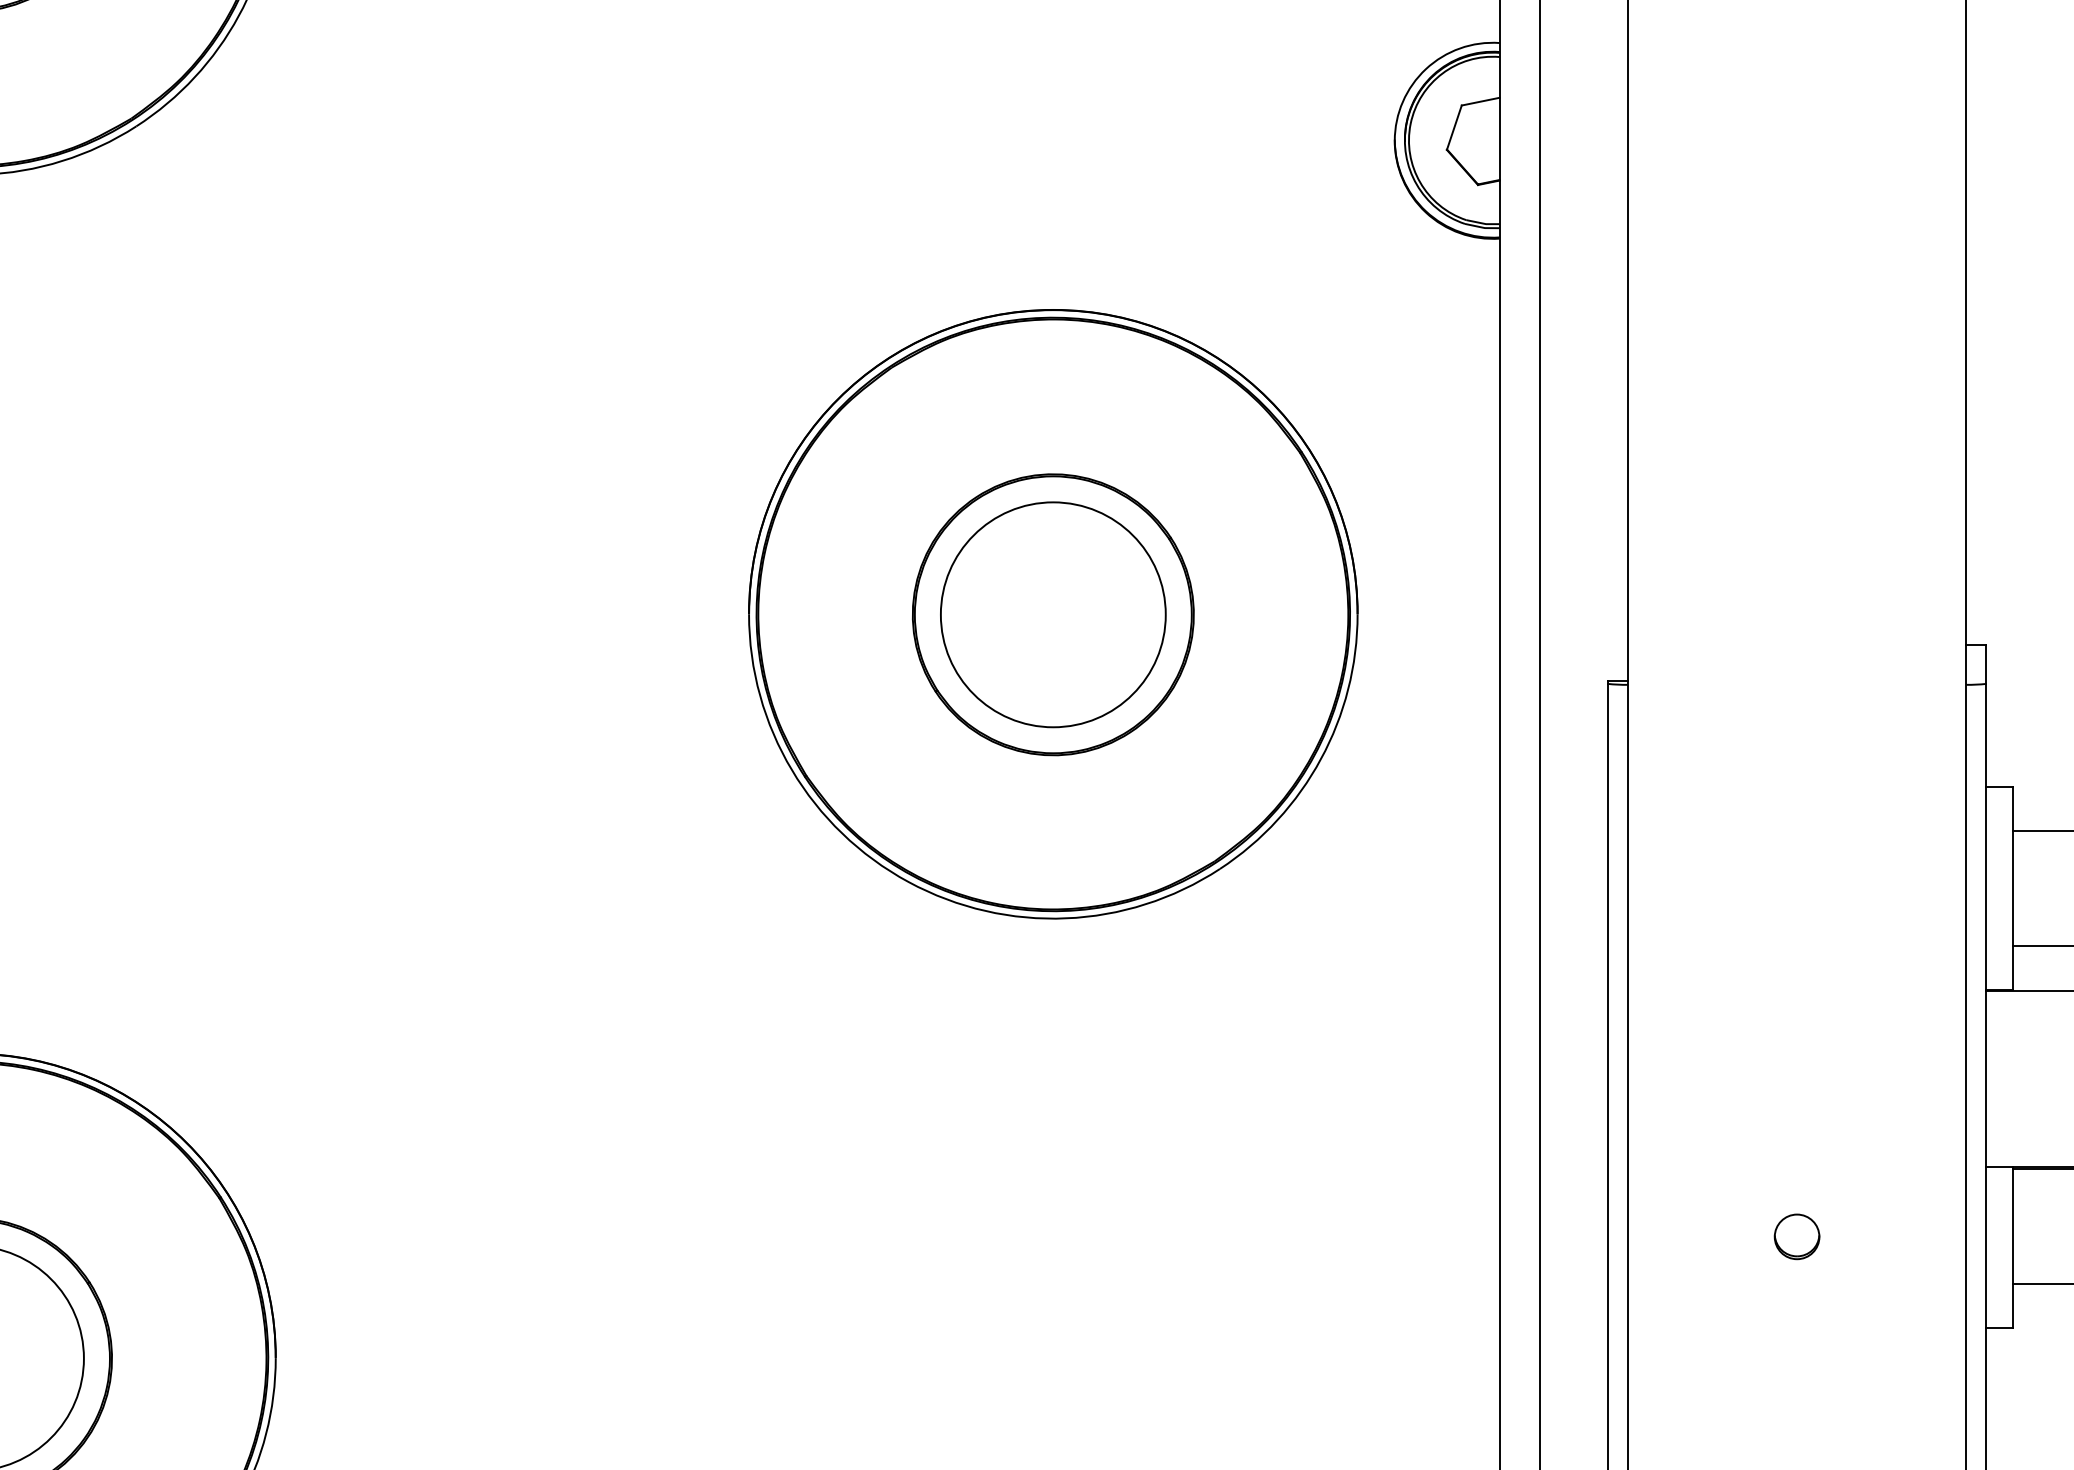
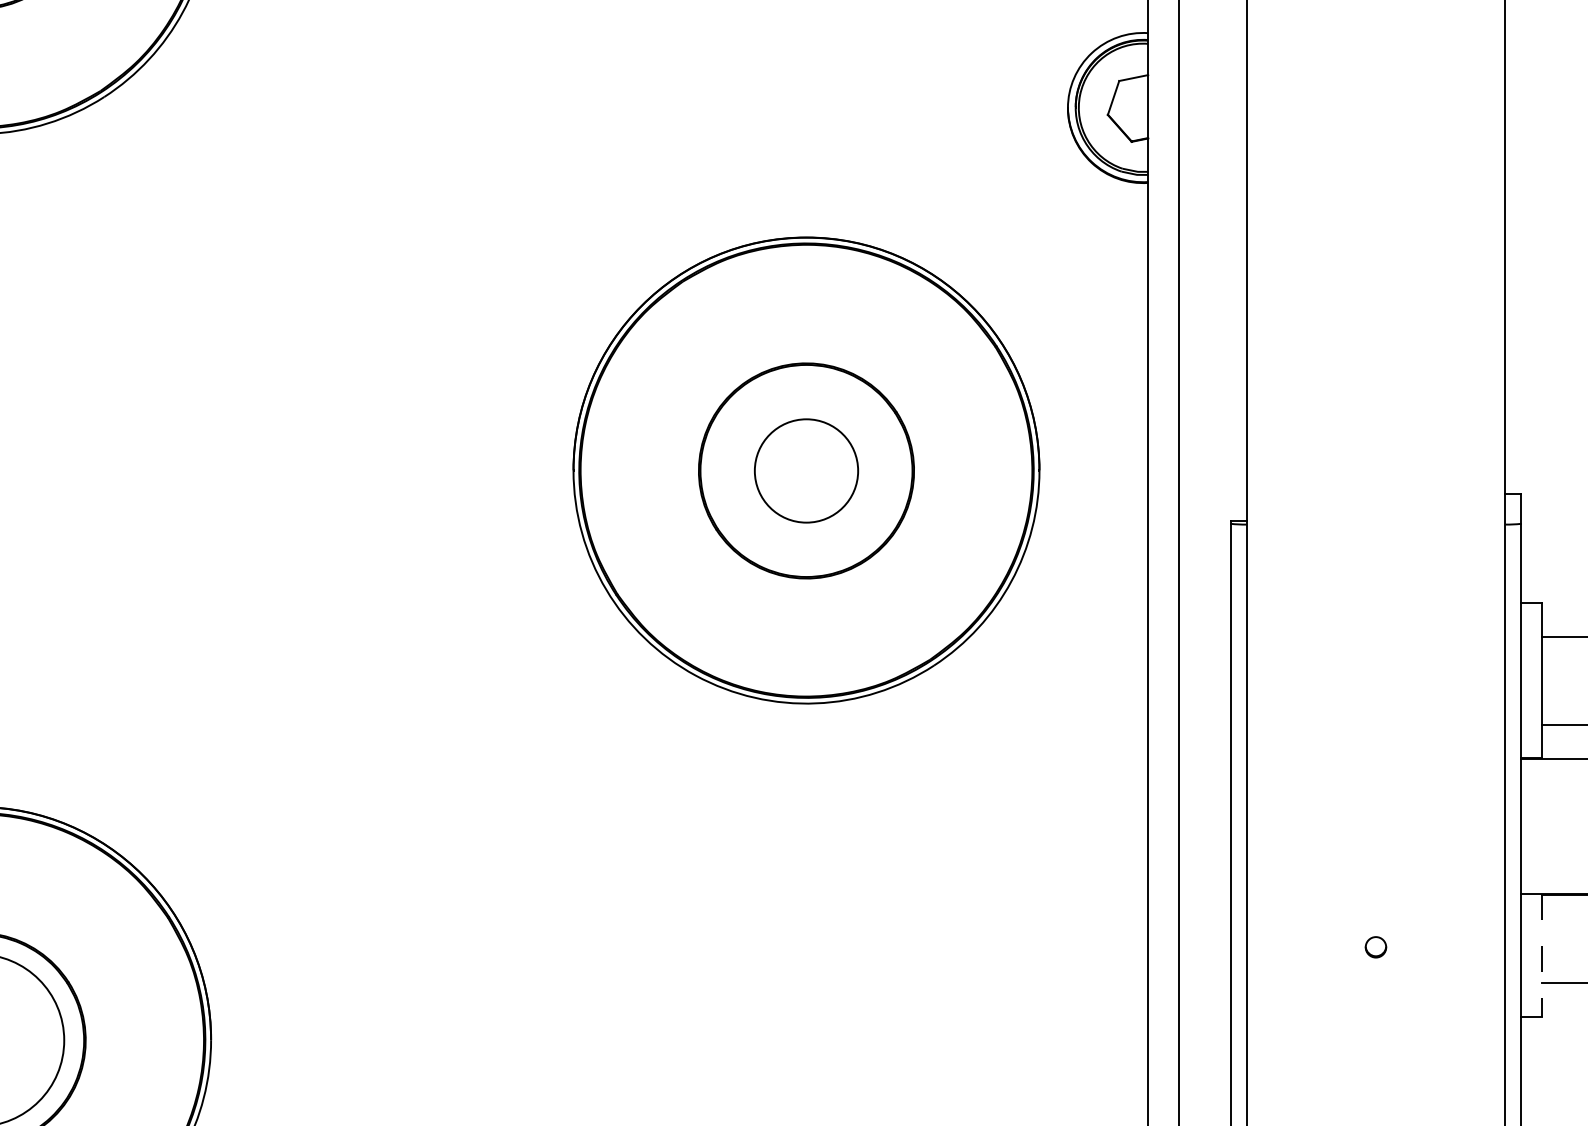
circle: (1052, 614) -> (805, 470), size x0.6
part: (1796, 1236) -> (1375, 946), size x0.6
line: (2013, 1248) -> (1541, 956), solid -> dashed

